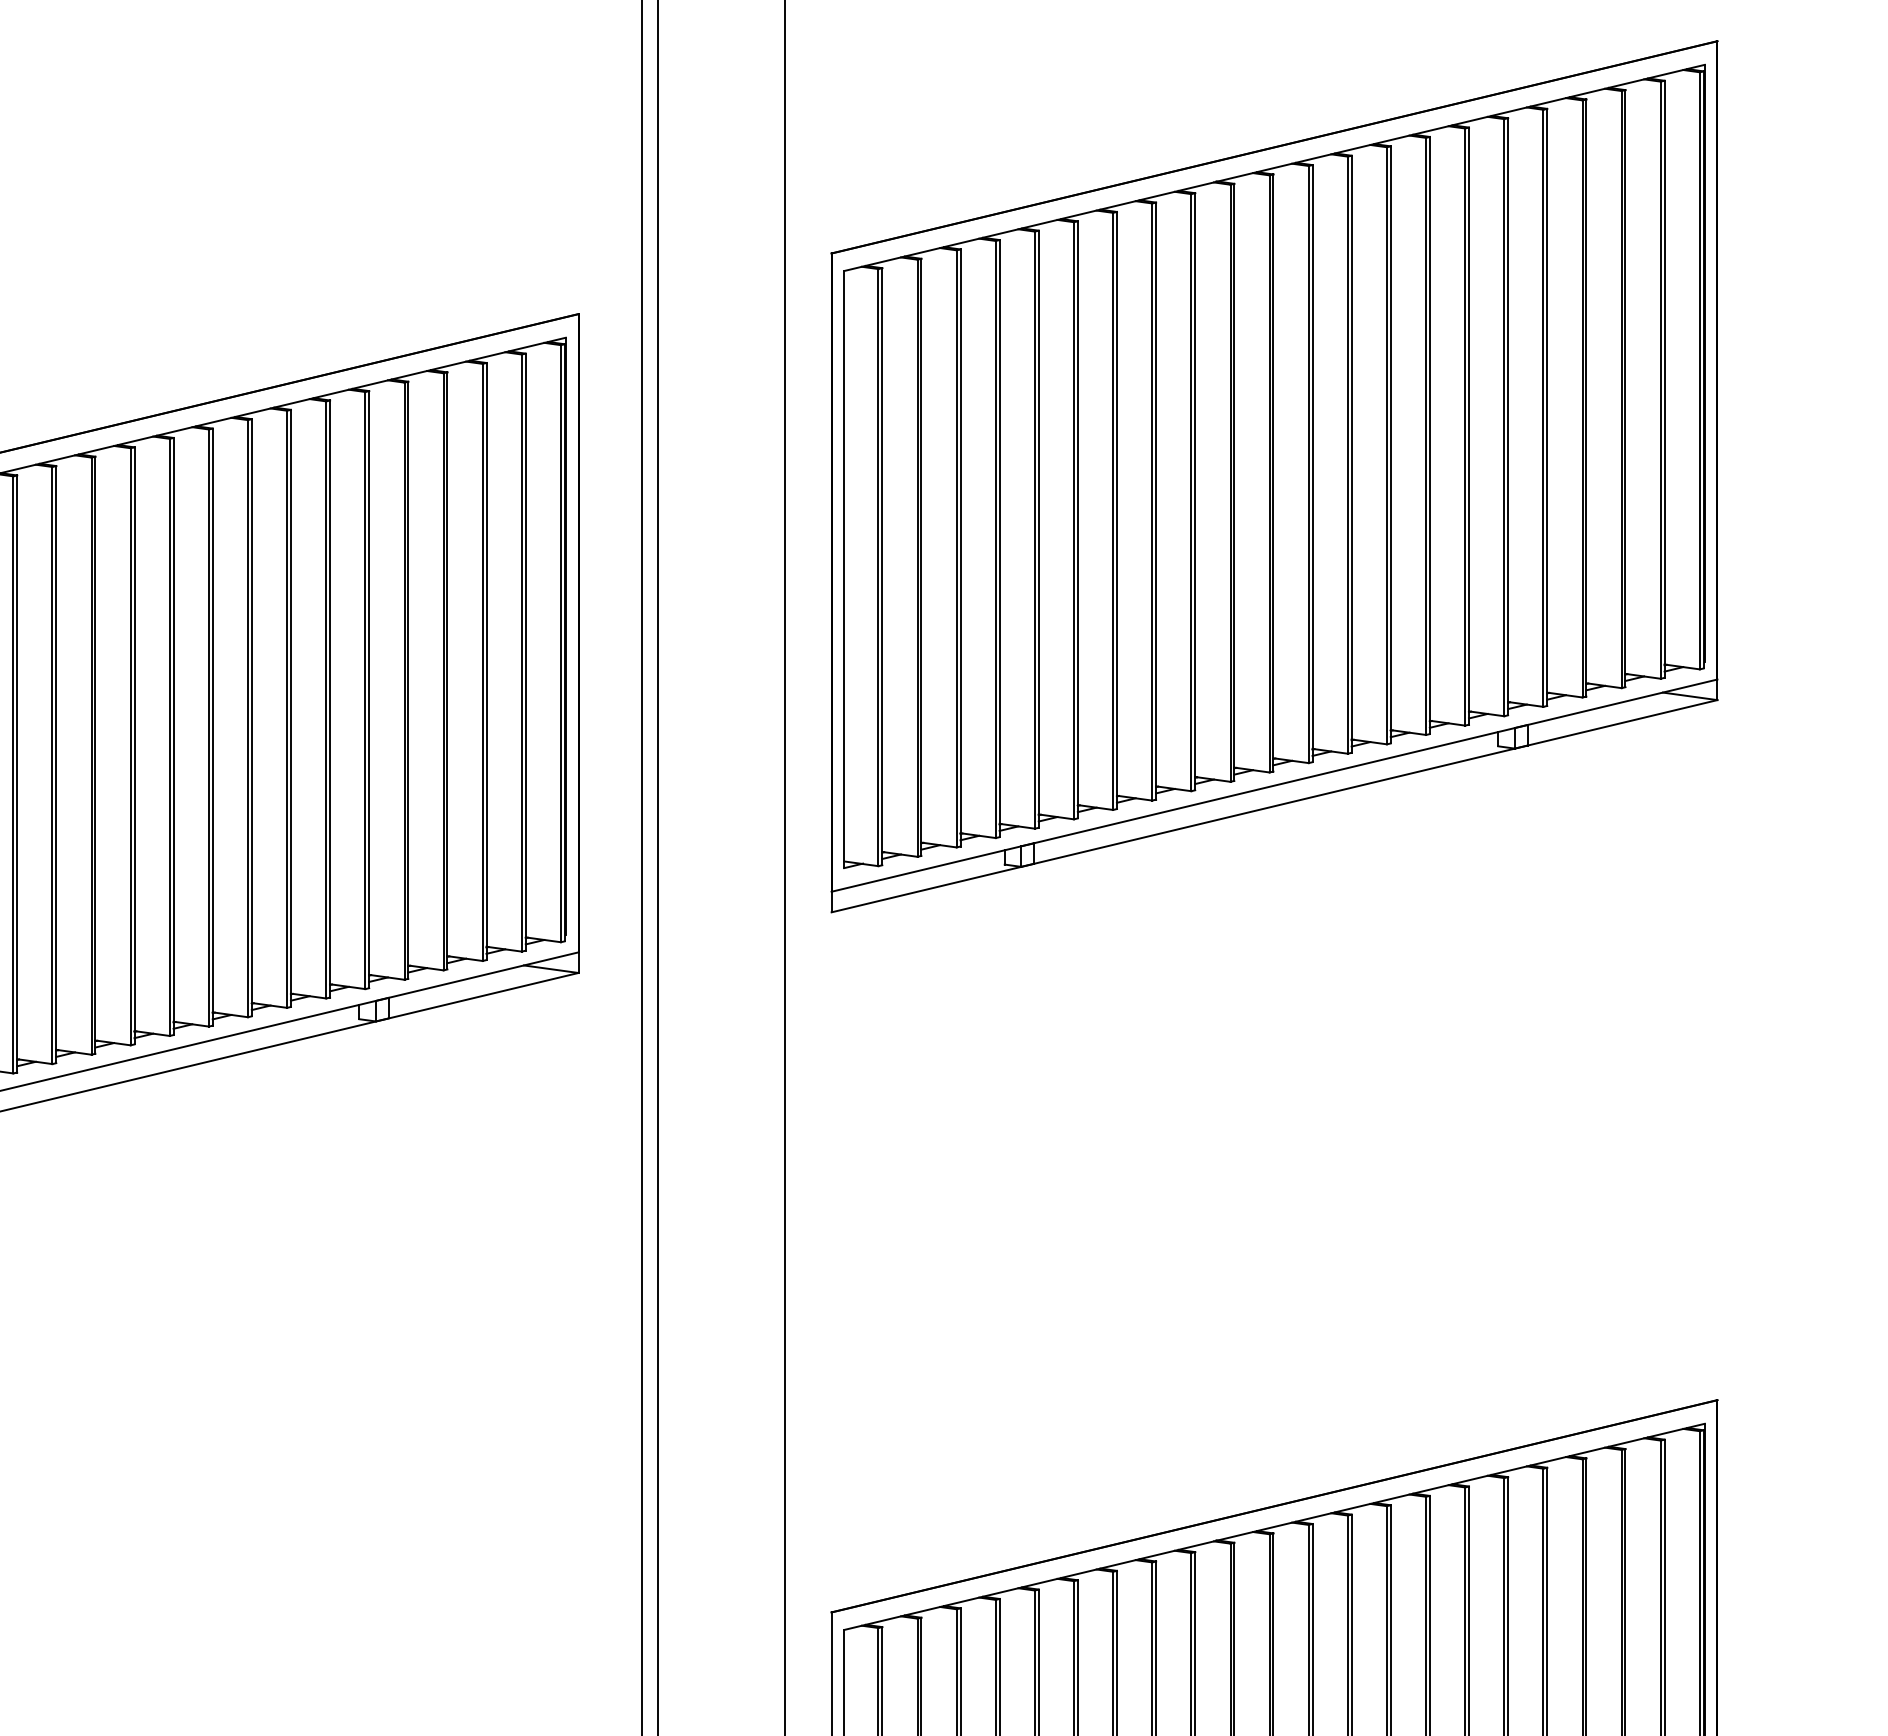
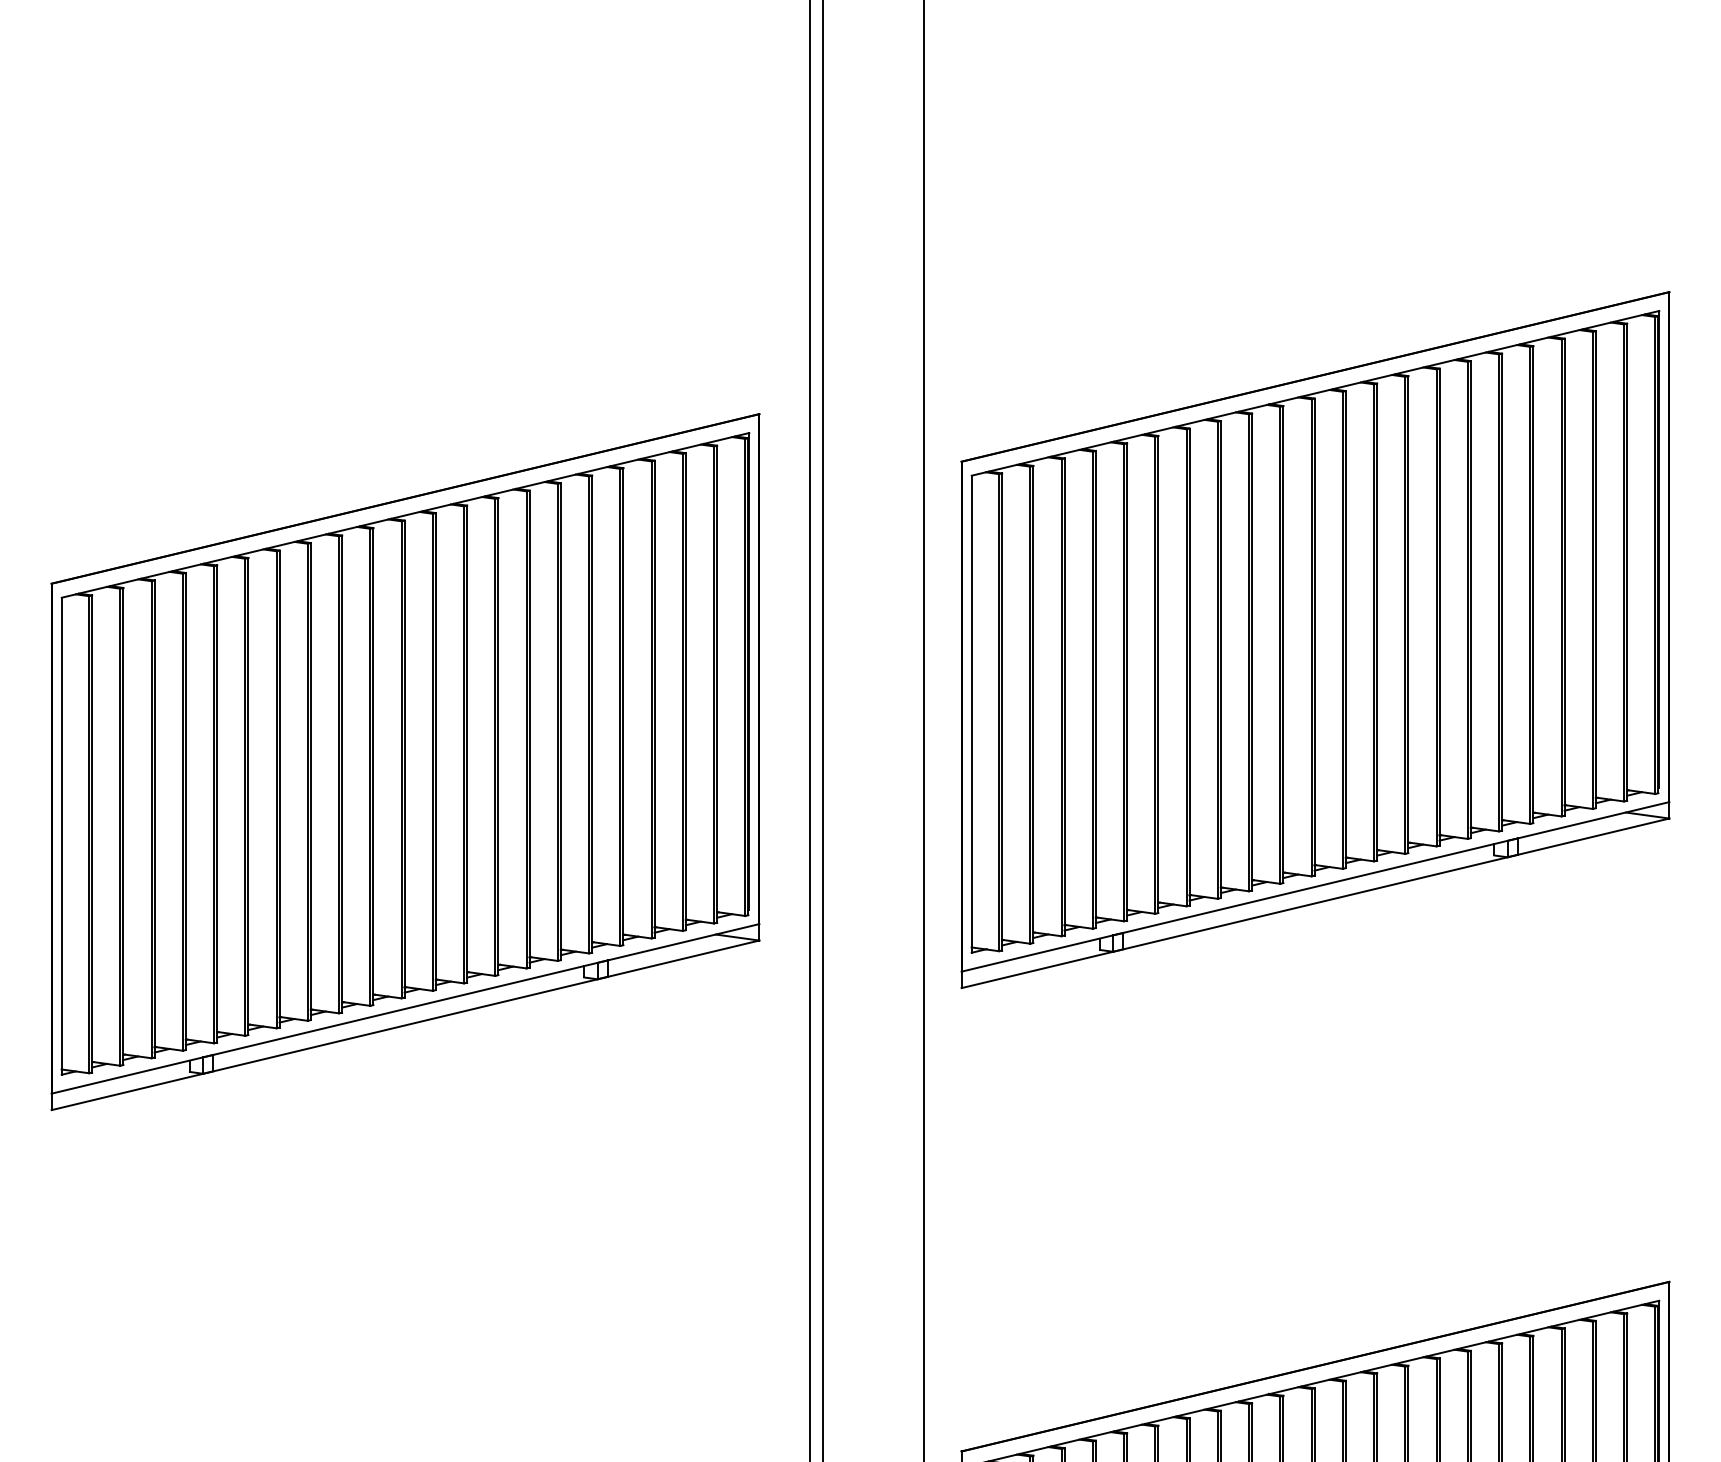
part: (1274, 477) -> (1315, 640), moved

